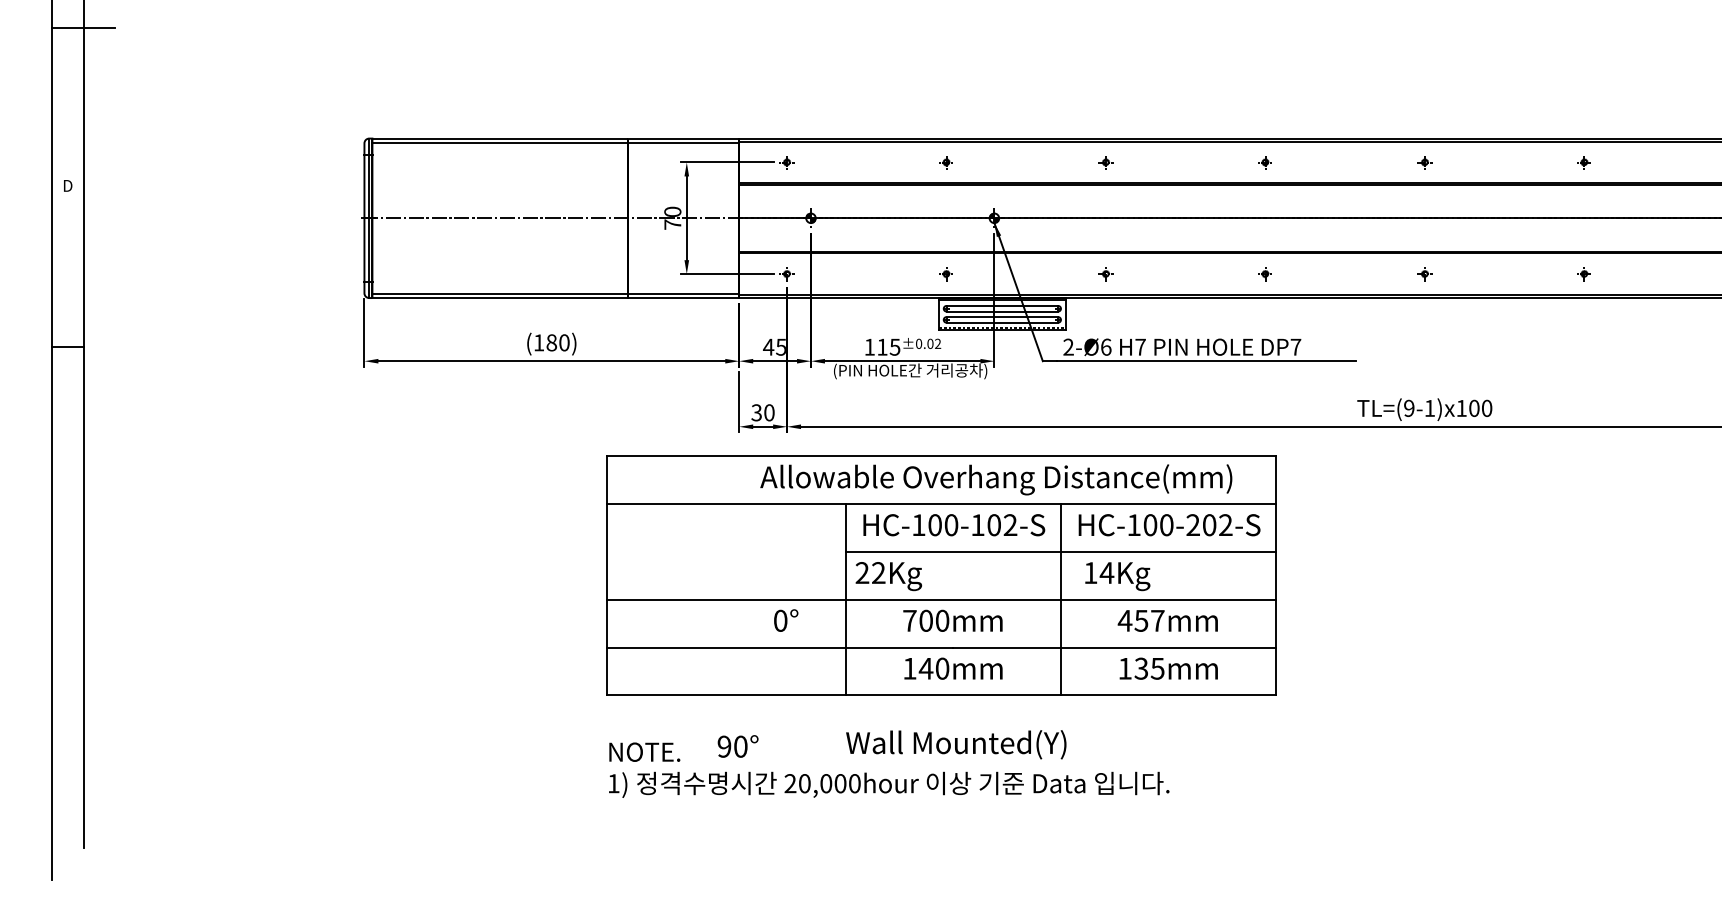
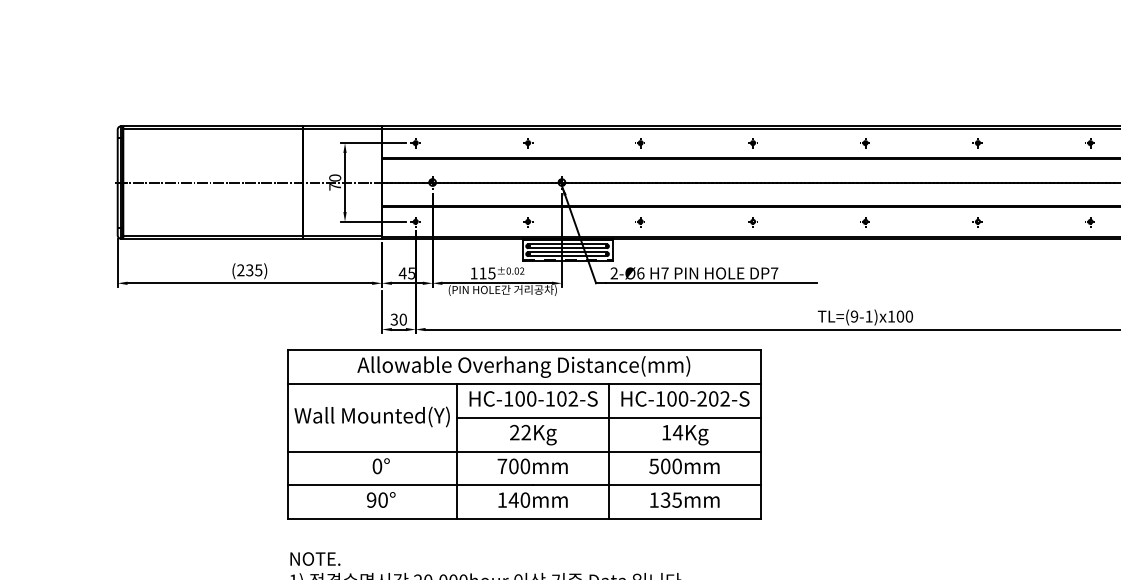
text: (551, 342) -> (249, 270), (180) -> (235)
text: (996, 479) -> (523, 366), moved
text: (888, 576) -> (533, 435), moved
text: (1117, 576) -> (685, 435), moved
text: (786, 620) -> (381, 466), moved
text: (1140, 620) -> (664, 466), 457mm -> 500mm
text: (956, 744) -> (372, 416), moved
text: (737, 746) -> (380, 500), moved

